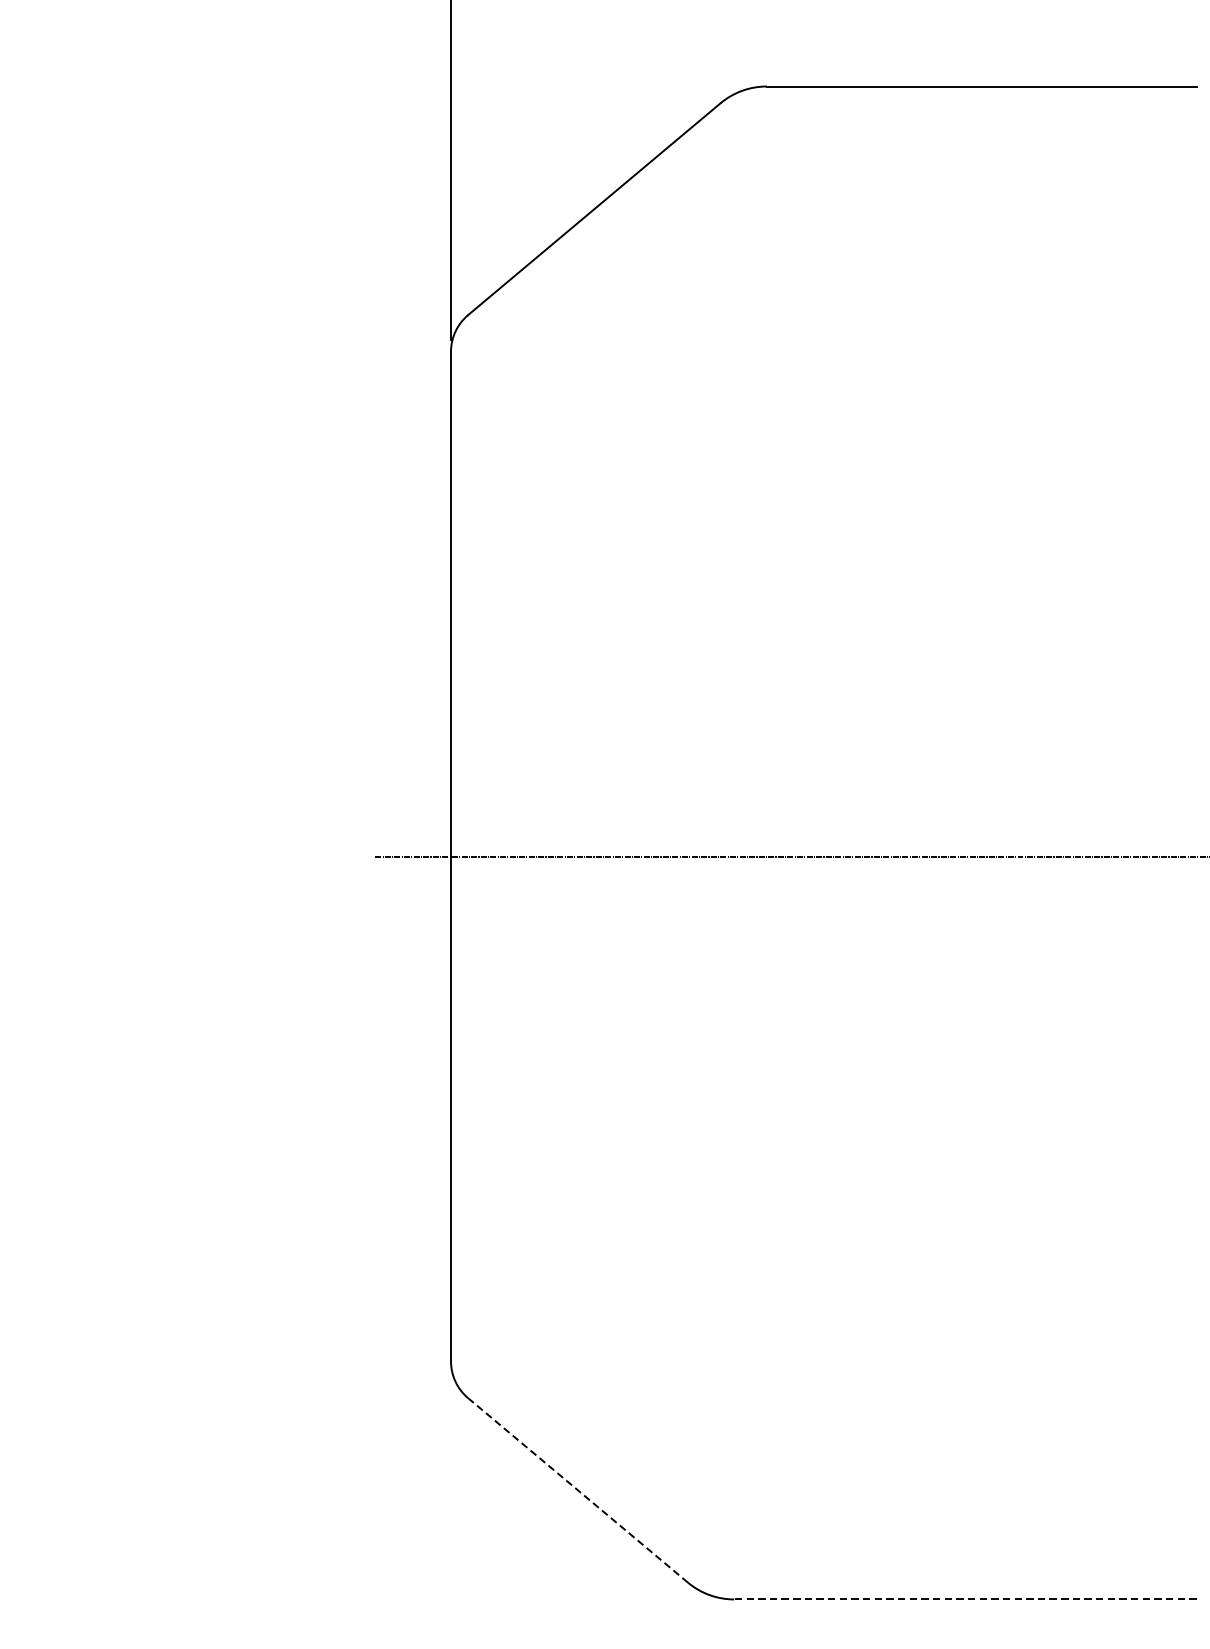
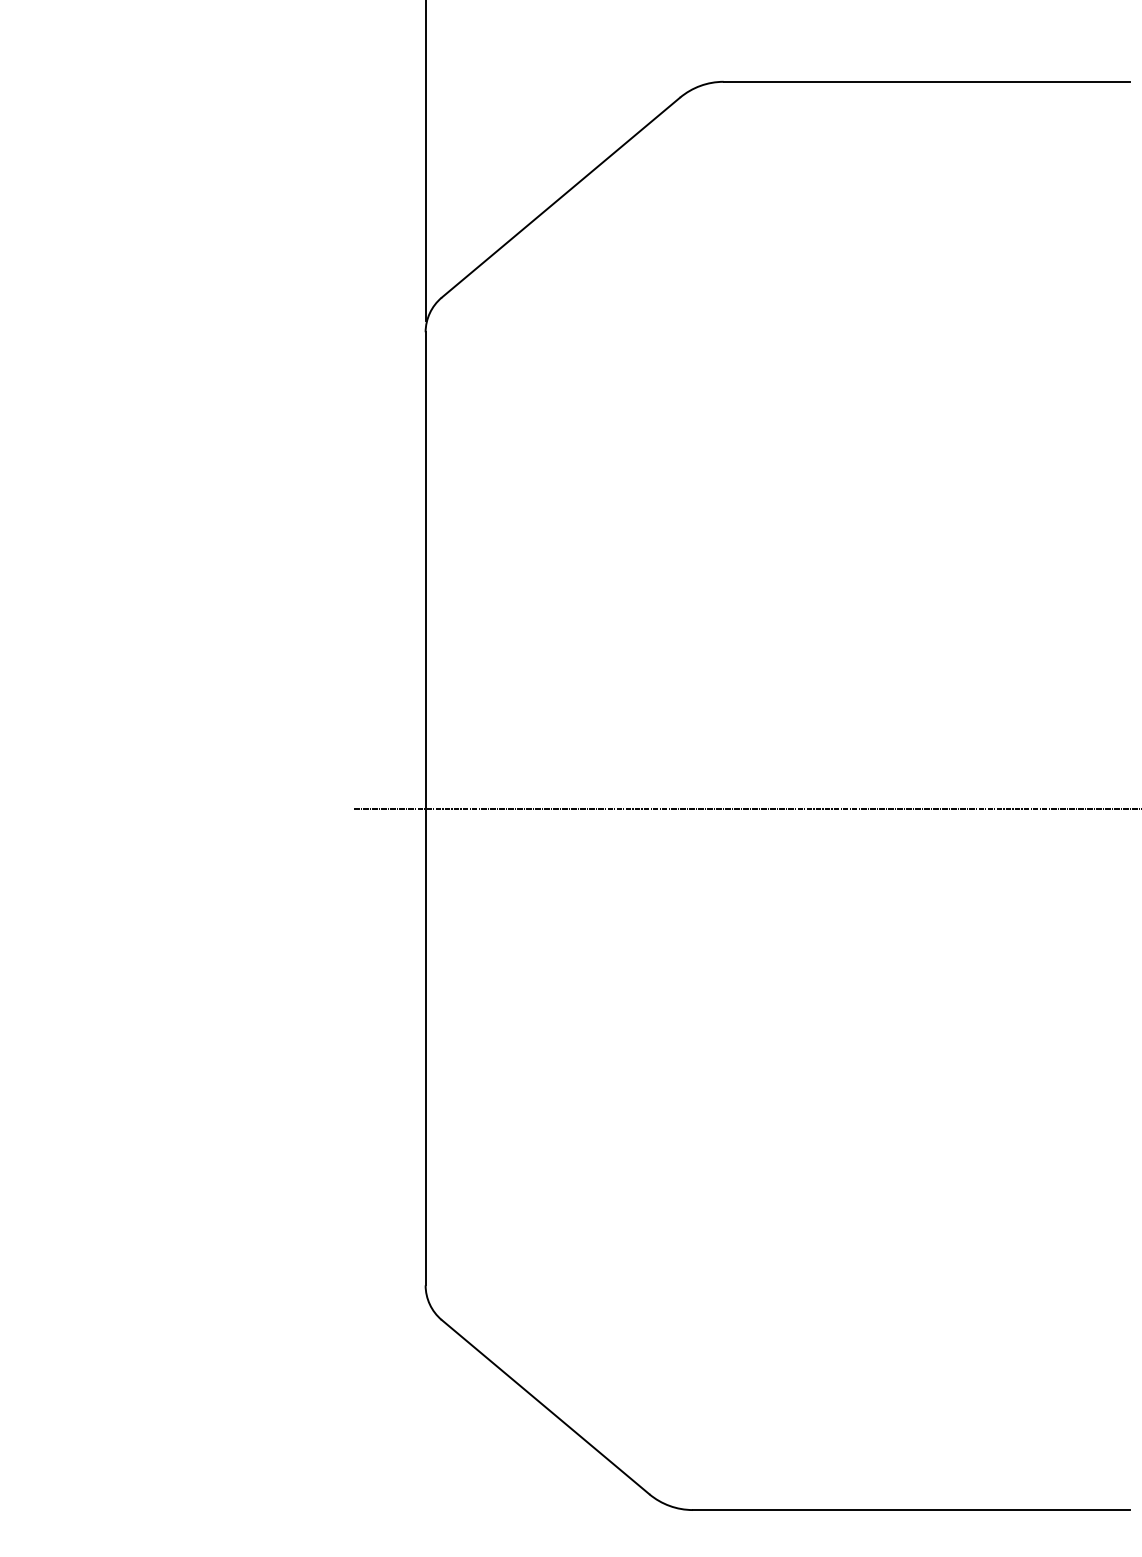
line: (577, 1490) -> (545, 1407), dashed -> solid
line: (964, 1599) -> (910, 1510), dashed -> solid

